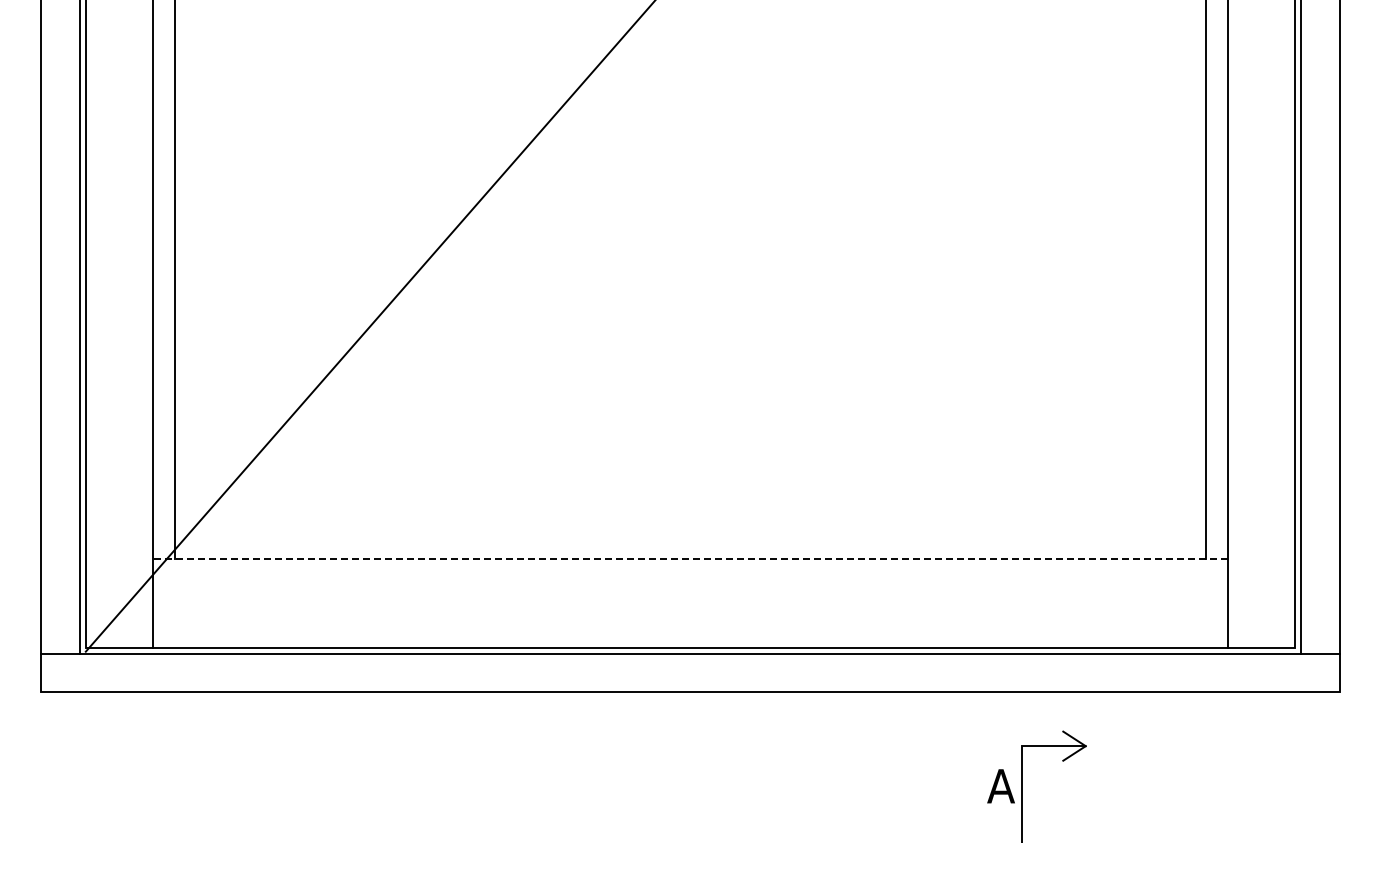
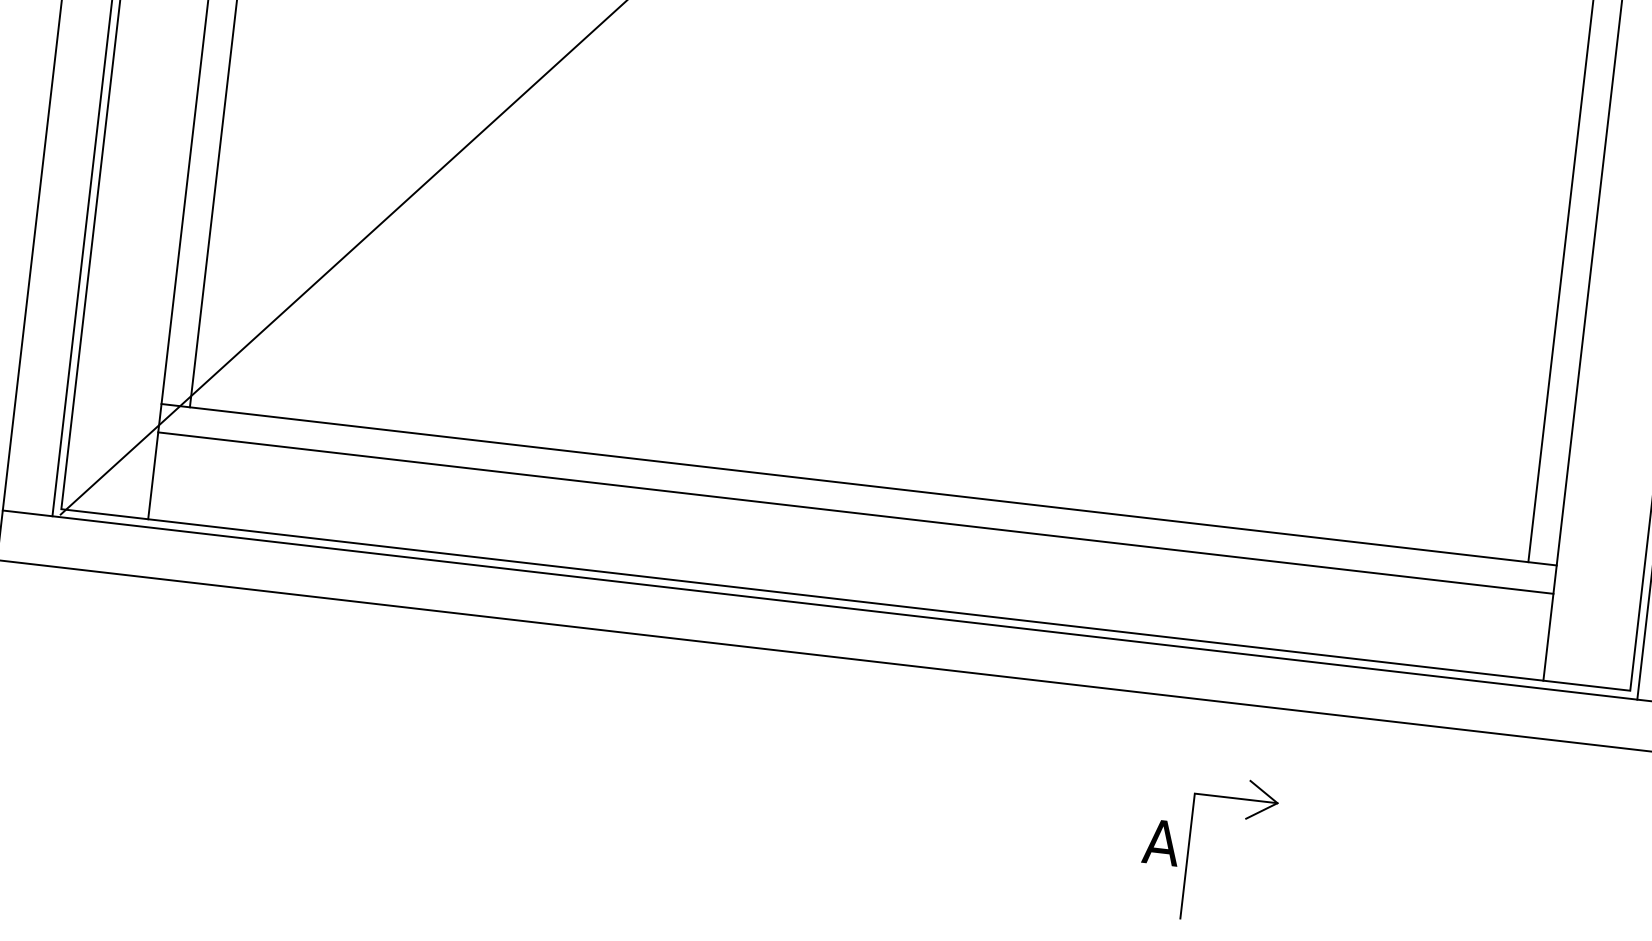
line: (690, 558) -> (859, 484), dashed -> solid
line: (690, 580) -> (855, 512), added
part: (1022, 786) -> (1189, 846), moved

